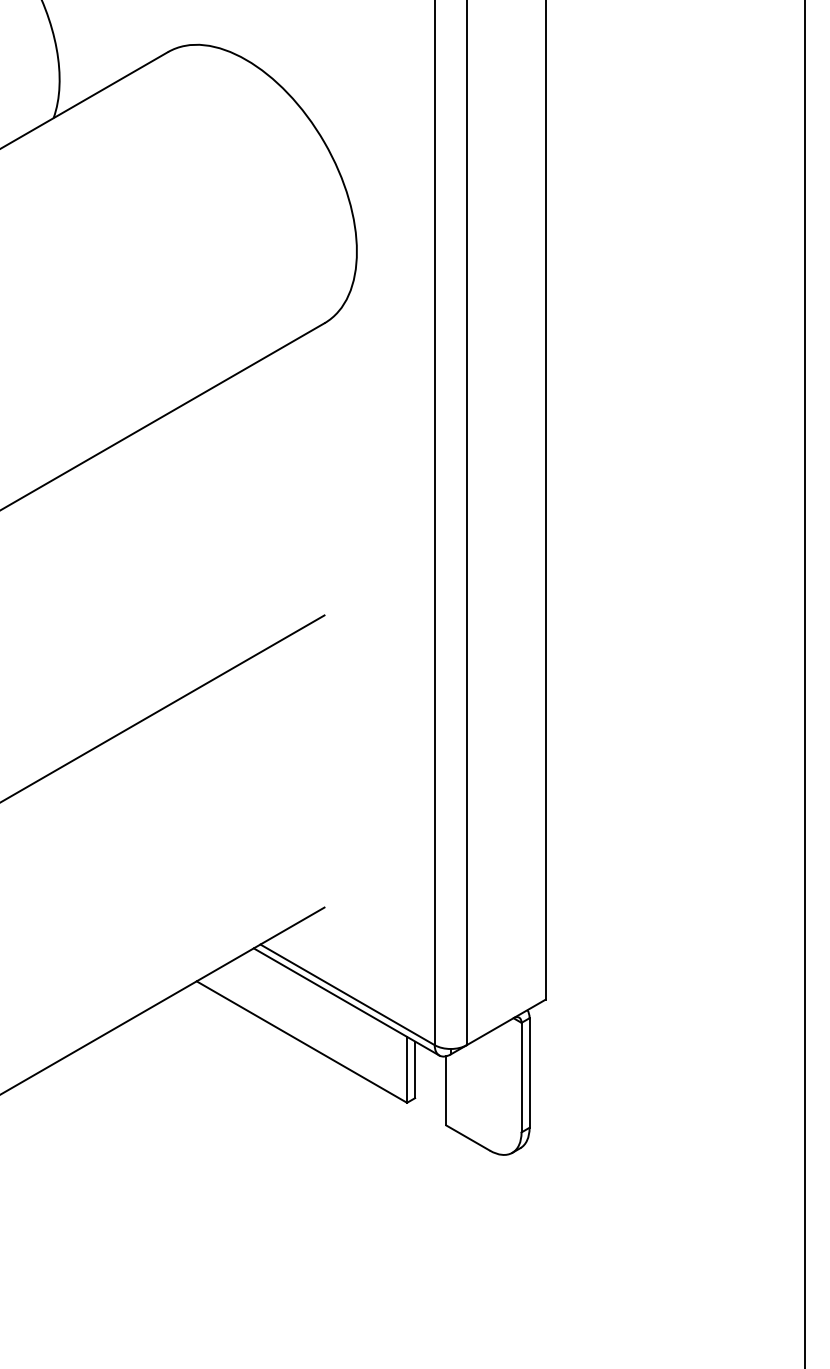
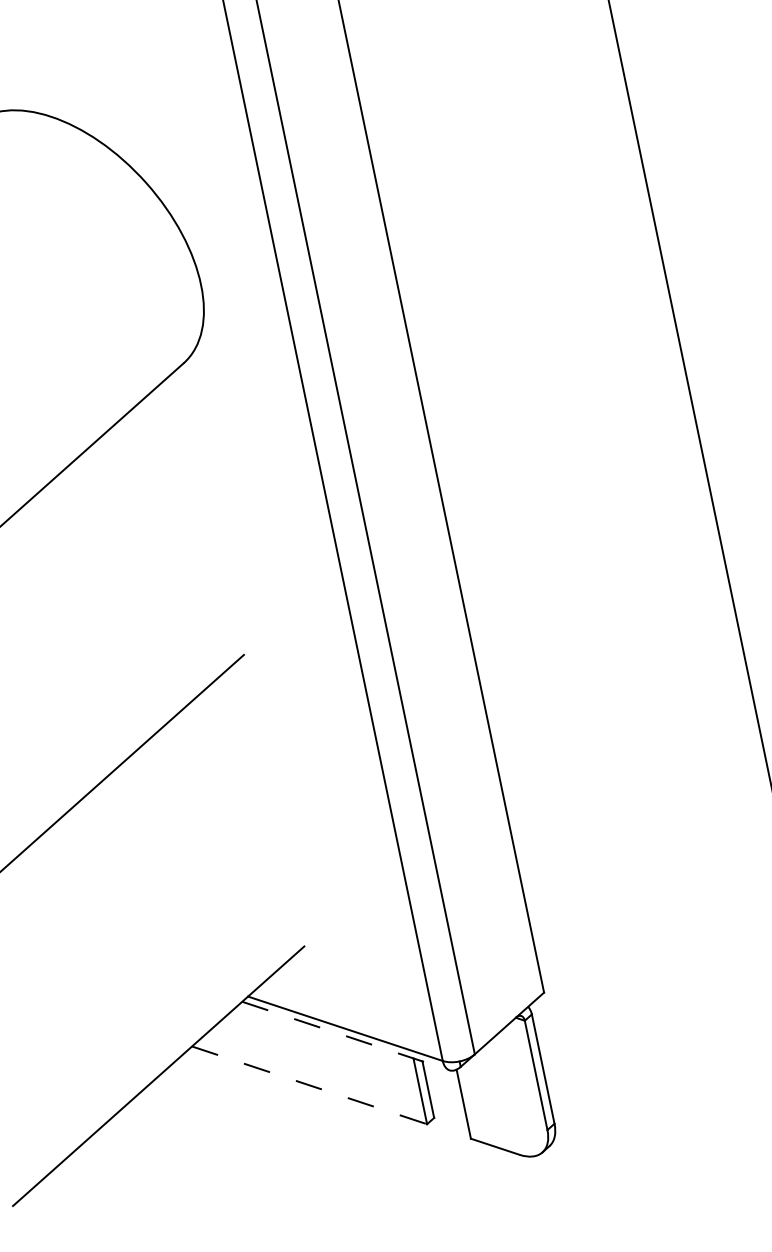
line: (347, 1002) -> (346, 1036), solid -> dashed
line: (302, 1042) -> (310, 1085), solid -> dashed

